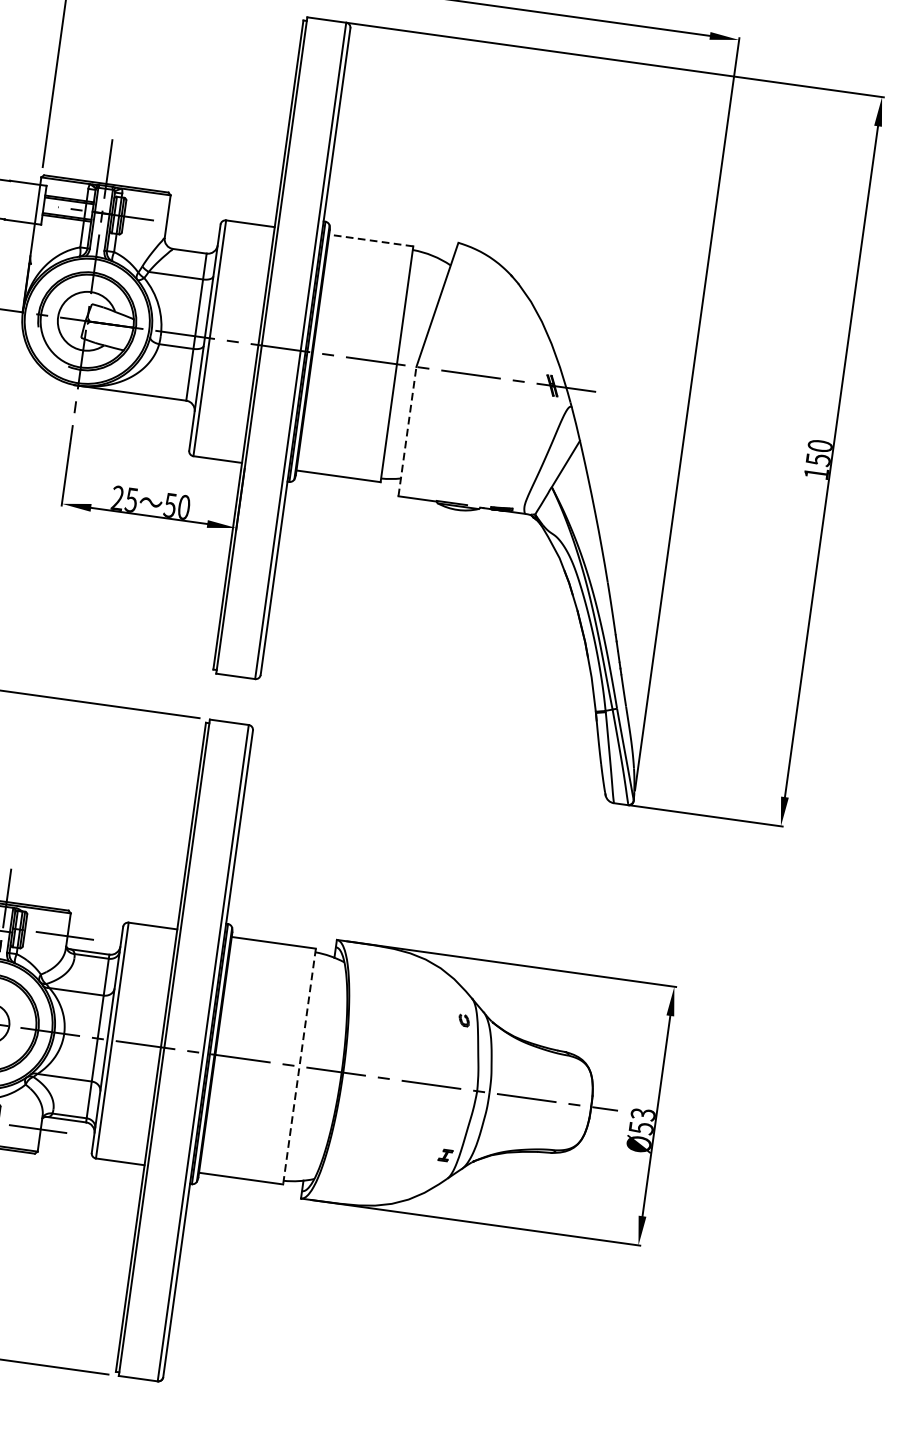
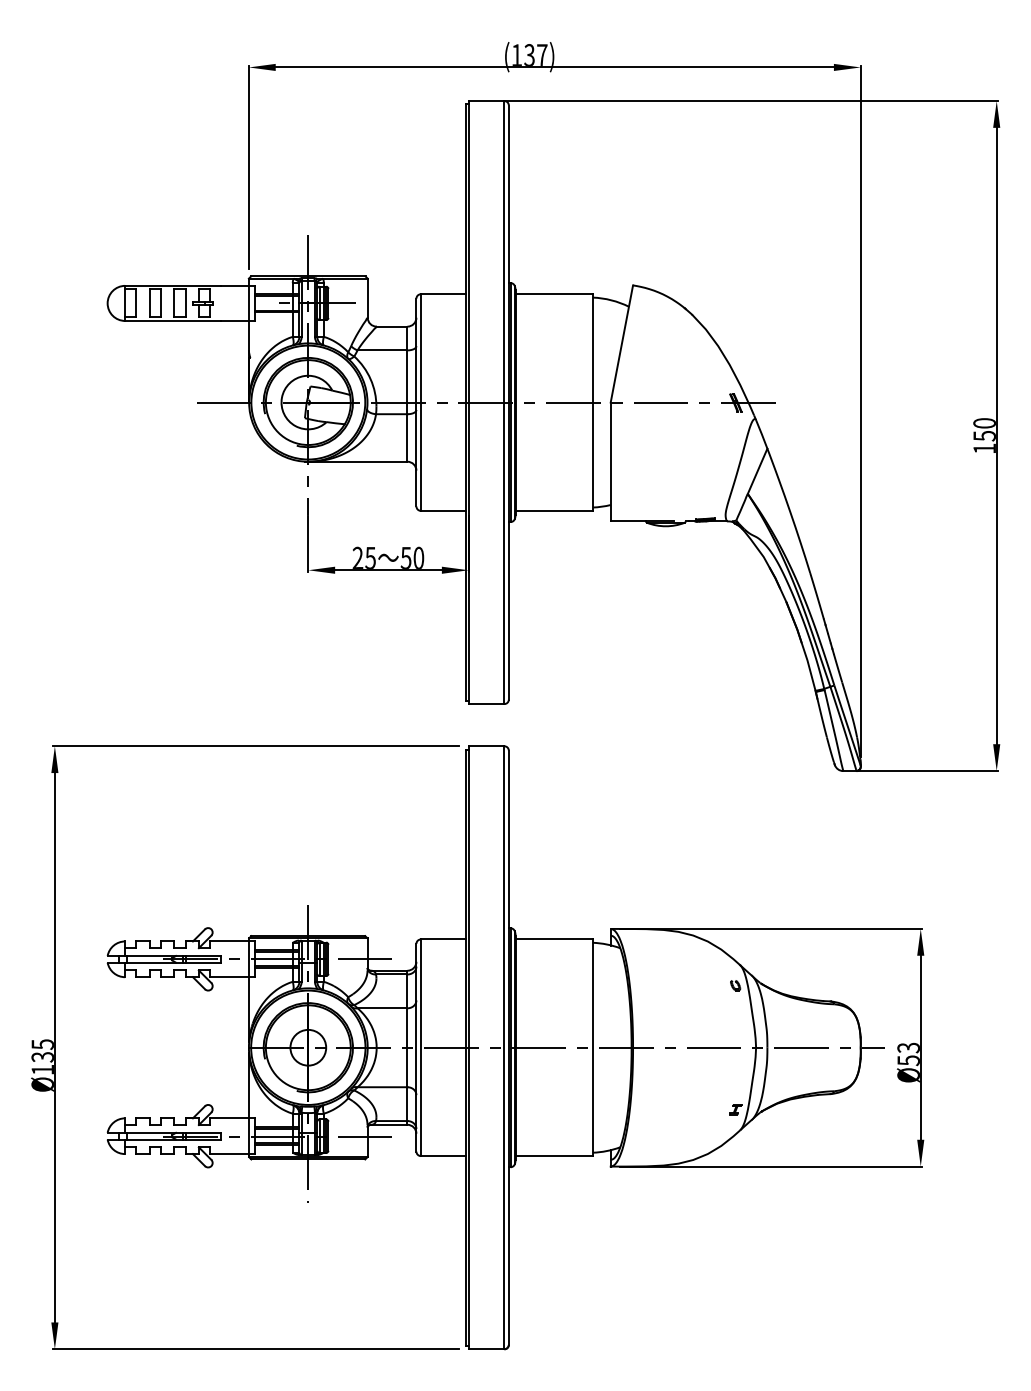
line: (371, 240) -> (554, 294), dashed -> solid
line: (407, 431) -> (610, 461), dashed -> solid
line: (299, 1067) -> (592, 1048), dashed -> solid

